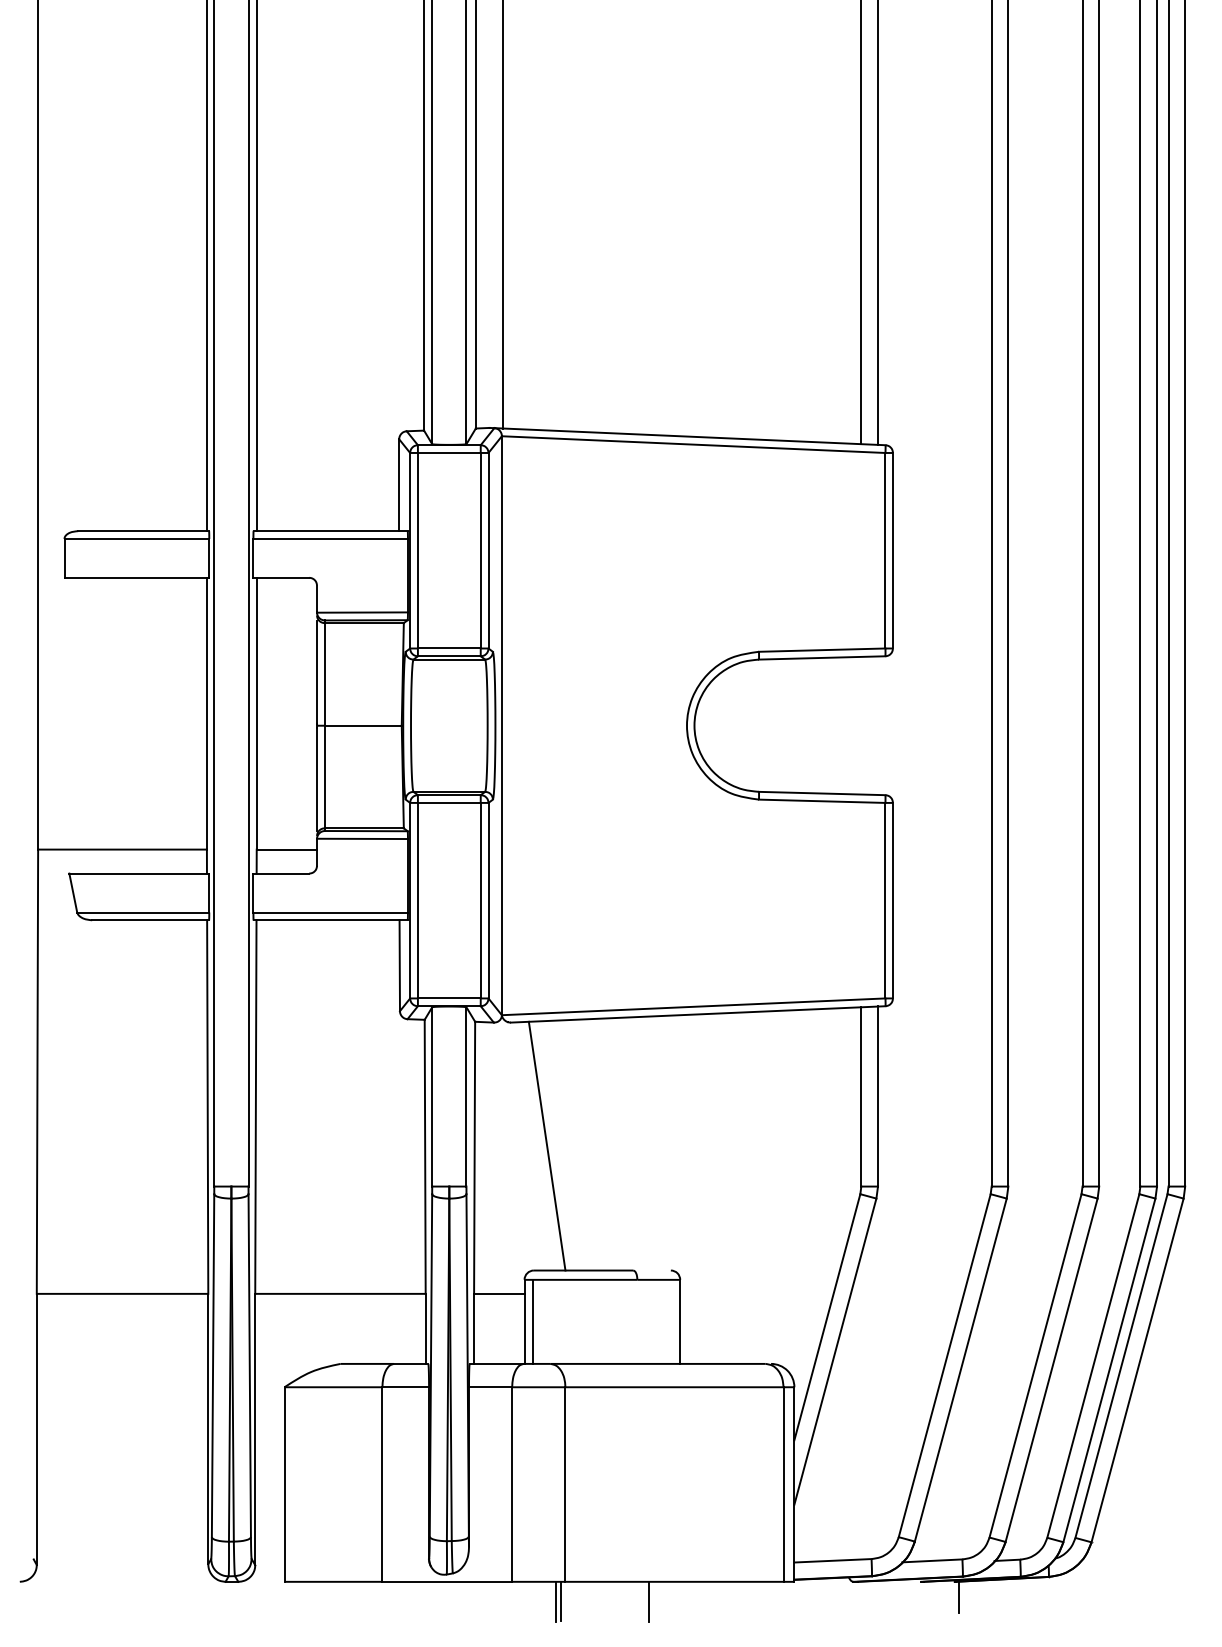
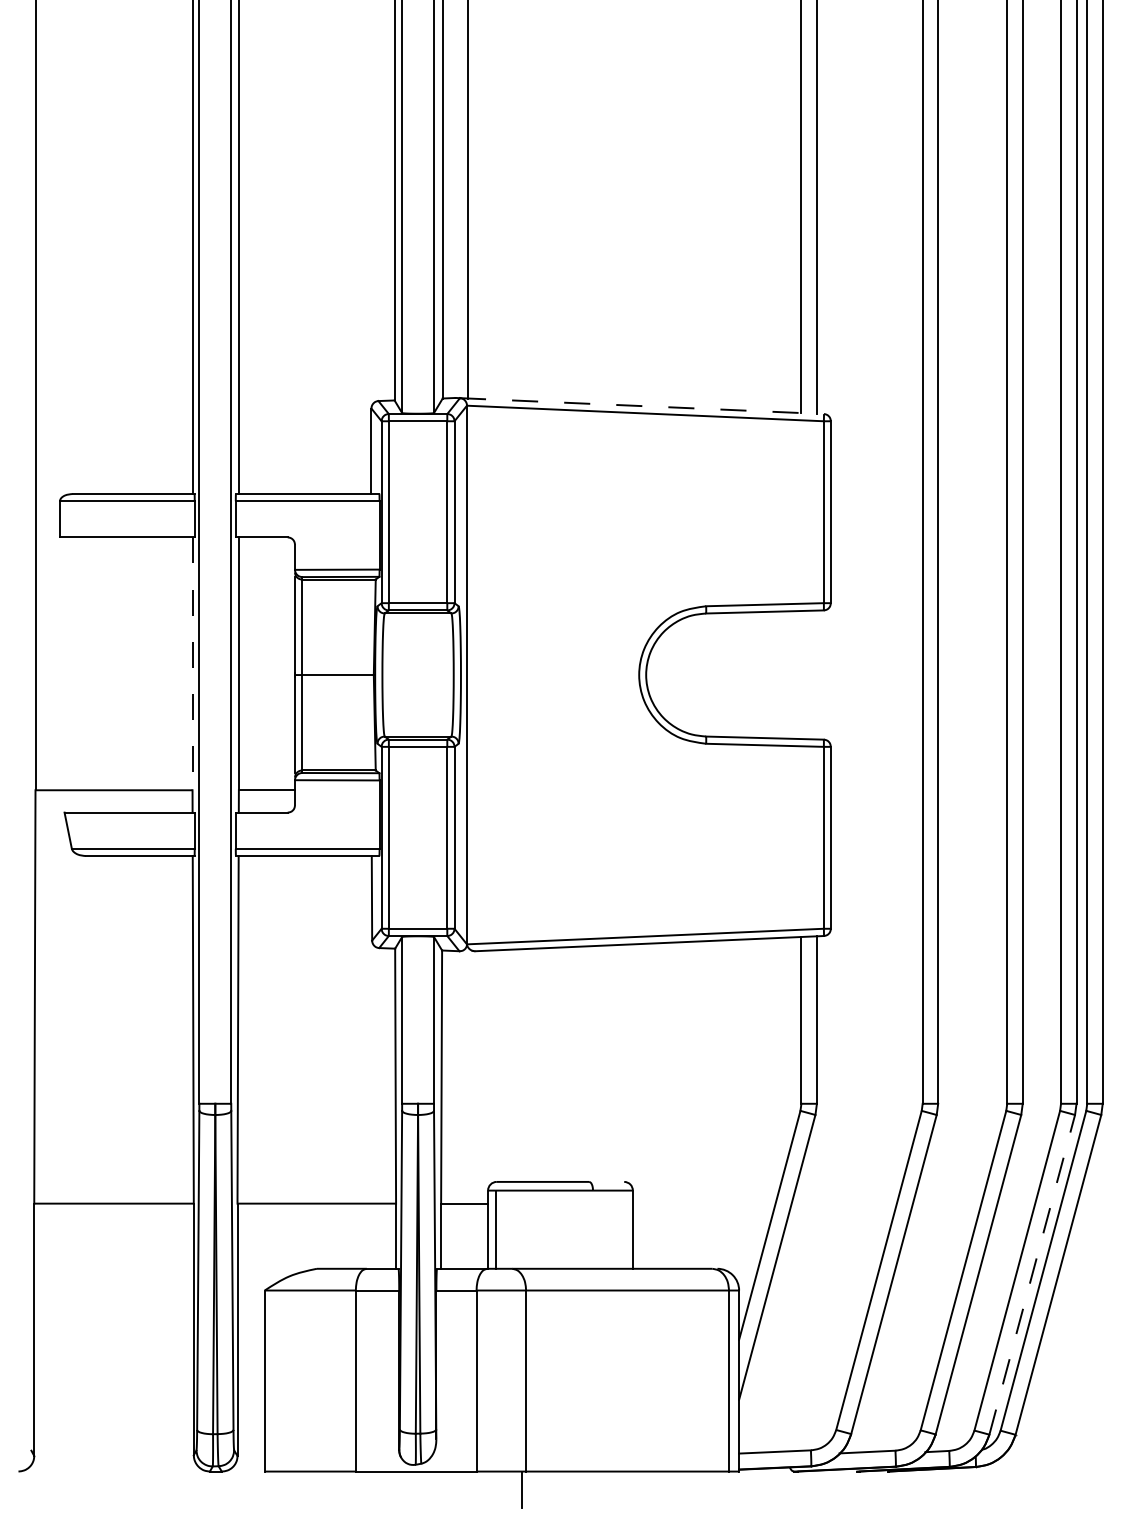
line: (690, 437) -> (642, 406), solid -> dashed
line: (206, 714) -> (192, 664), solid -> dashed
line: (547, 1145) -> (509, 1065), removed
line: (1109, 1370) -> (1032, 1274), solid -> dashed
line: (959, 1596) -> (892, 1485), removed
line: (556, 1601) -> (517, 1489), removed
line: (648, 1601) -> (603, 1489), removed

